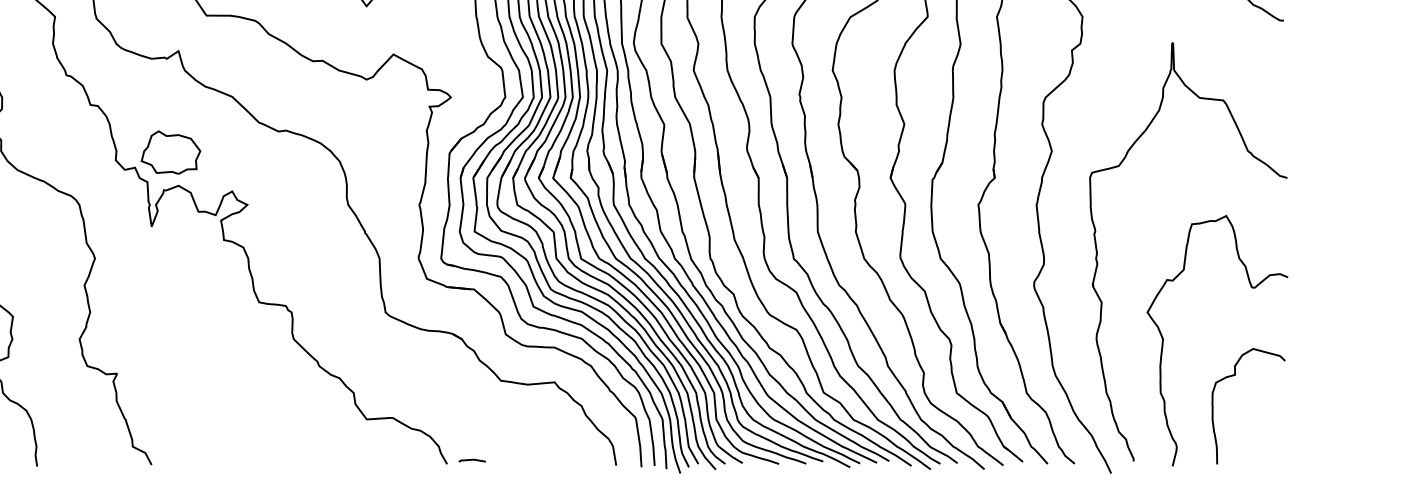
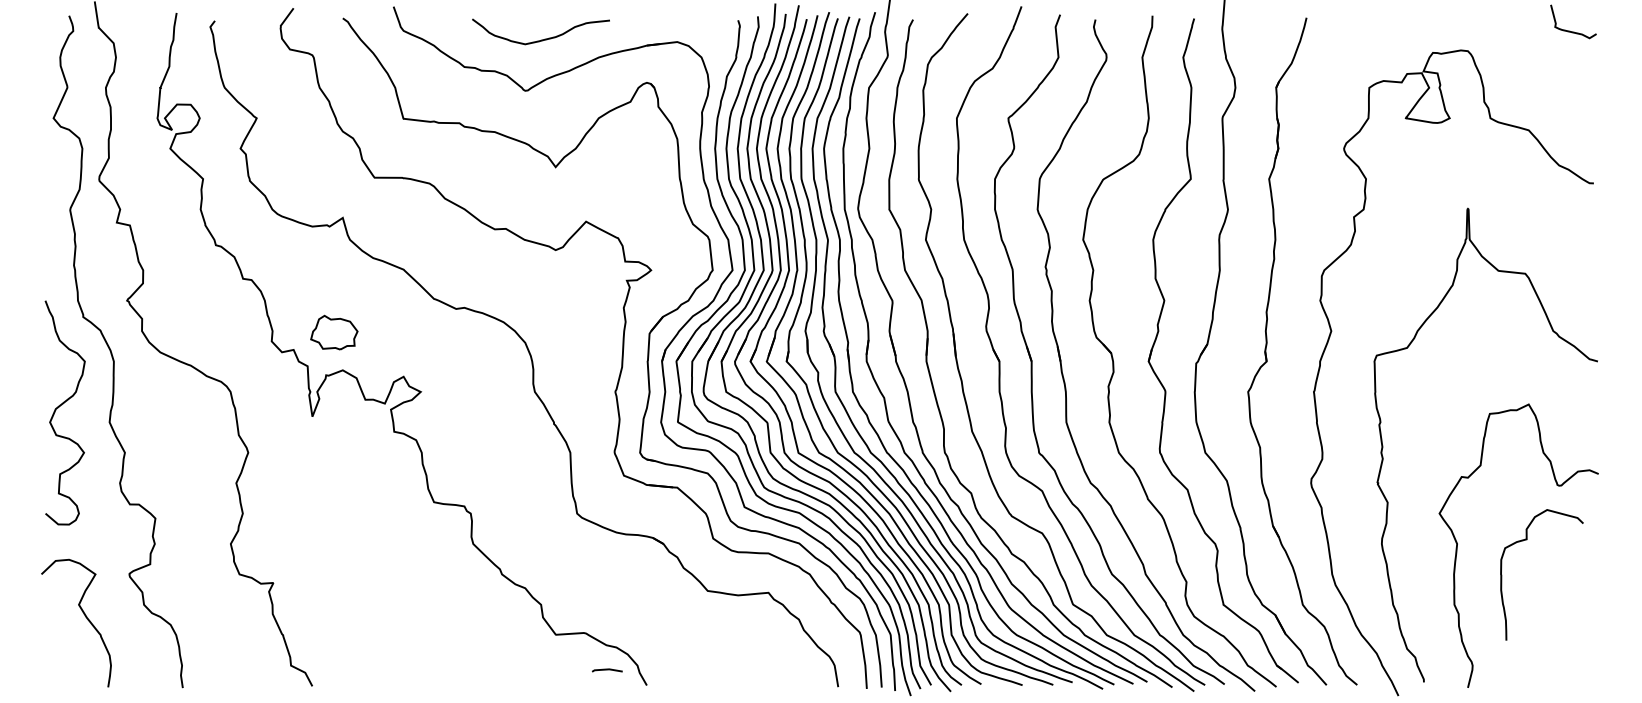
part: (171, 152) -> (334, 332), size x0.7
curve: (1234, 375) -> (1526, 540), moved
line: (472, 460) -> (607, 670), moved

